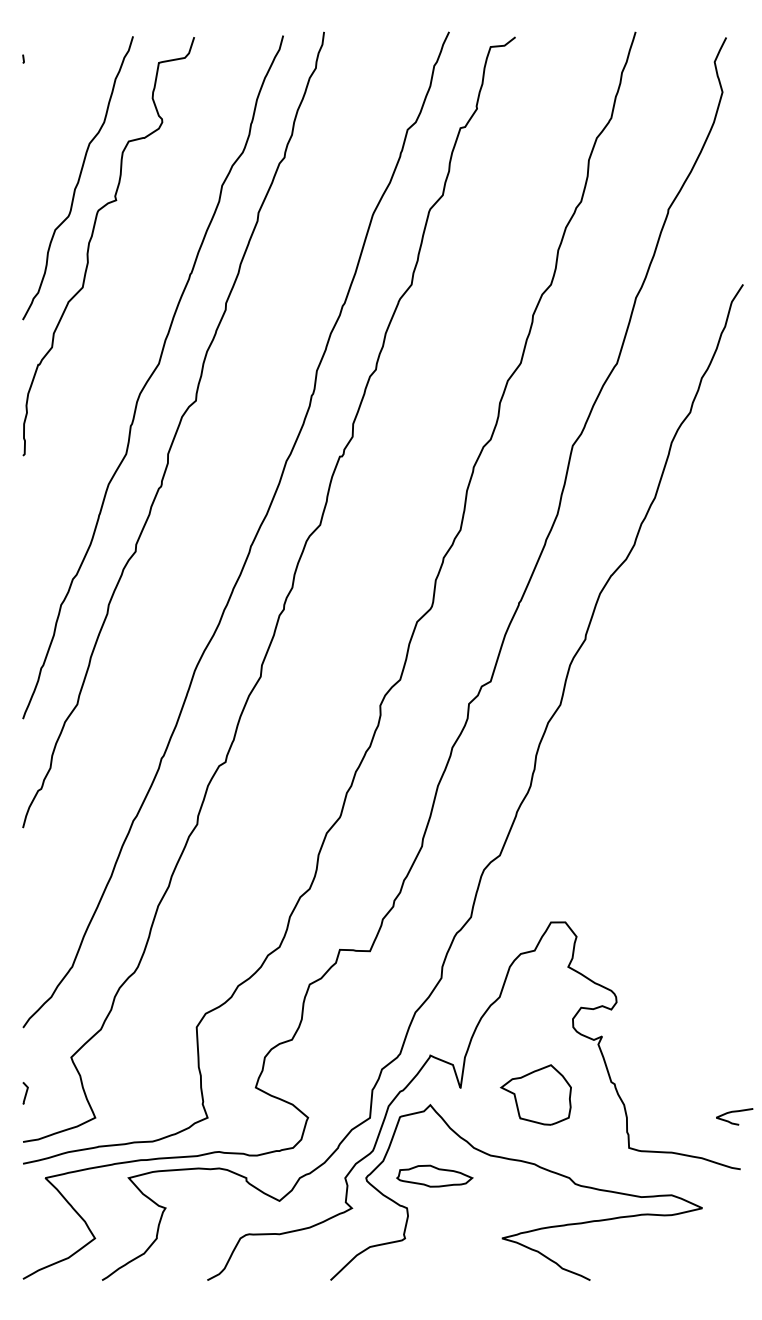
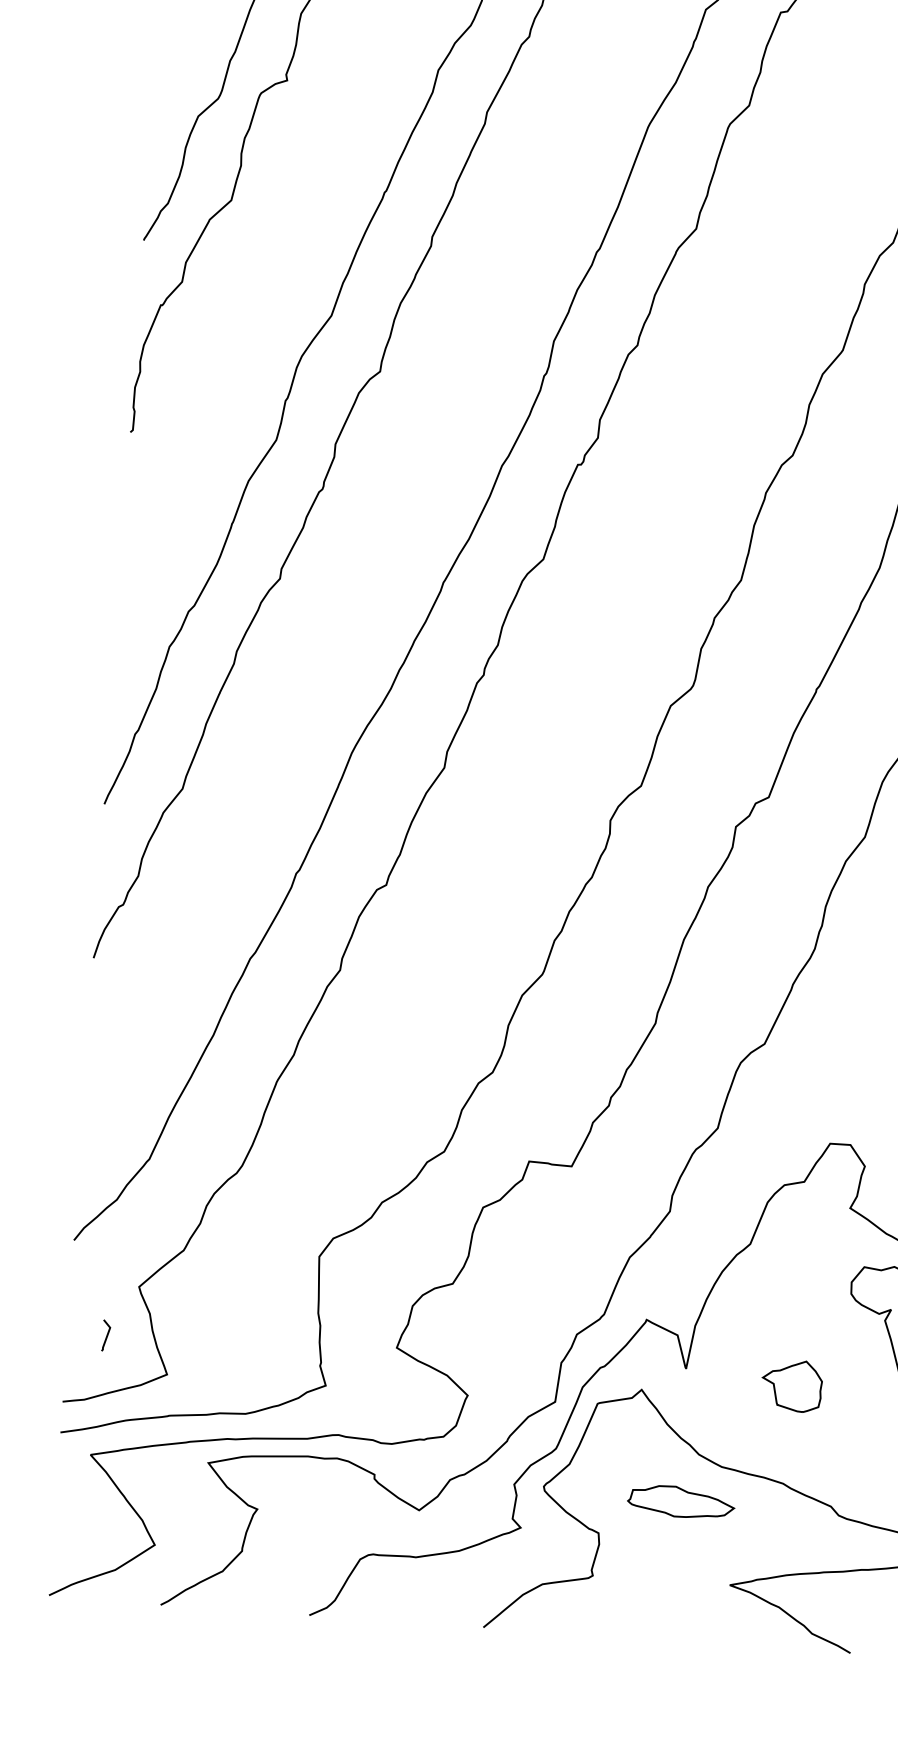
line: (25, 1093) -> (106, 1335), moved
part: (535, 1094) -> (791, 1385), size x0.6
part: (434, 1175) -> (680, 1500), moved

